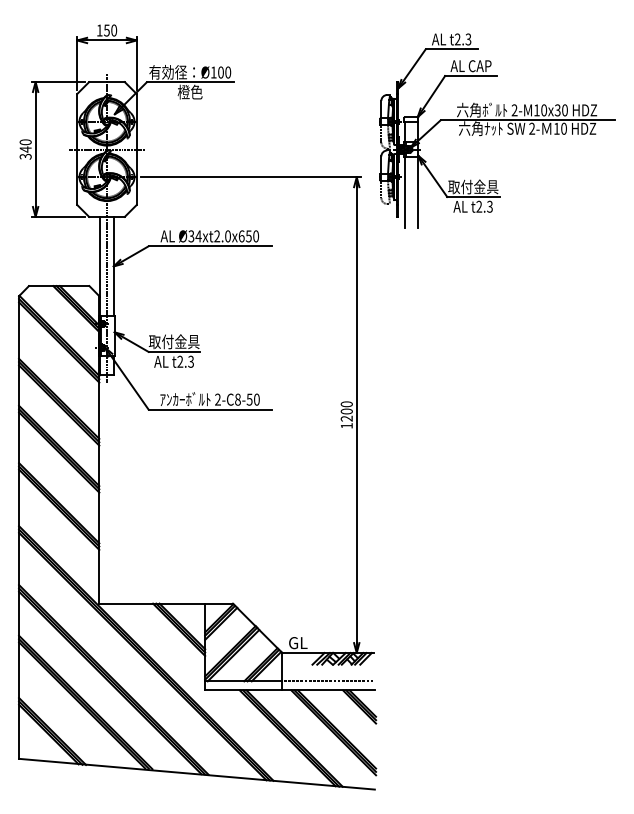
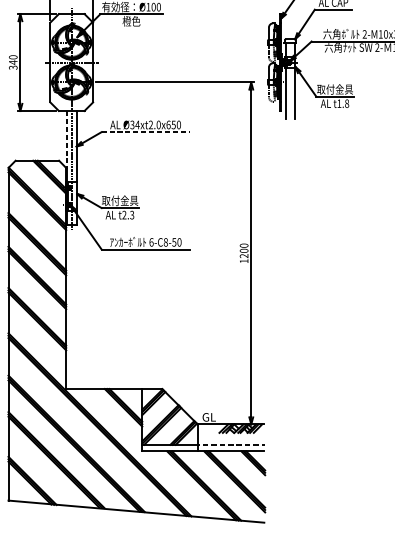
text: (484, 206) -> (343, 103), t2.3 -> t1.8
line: (210, 246) -> (146, 132), solid -> dashed
line: (100, 257) -> (67, 140), solid -> dashed
text: (217, 399) -> (151, 242), 2-C8-50 -> 6-C8-50

